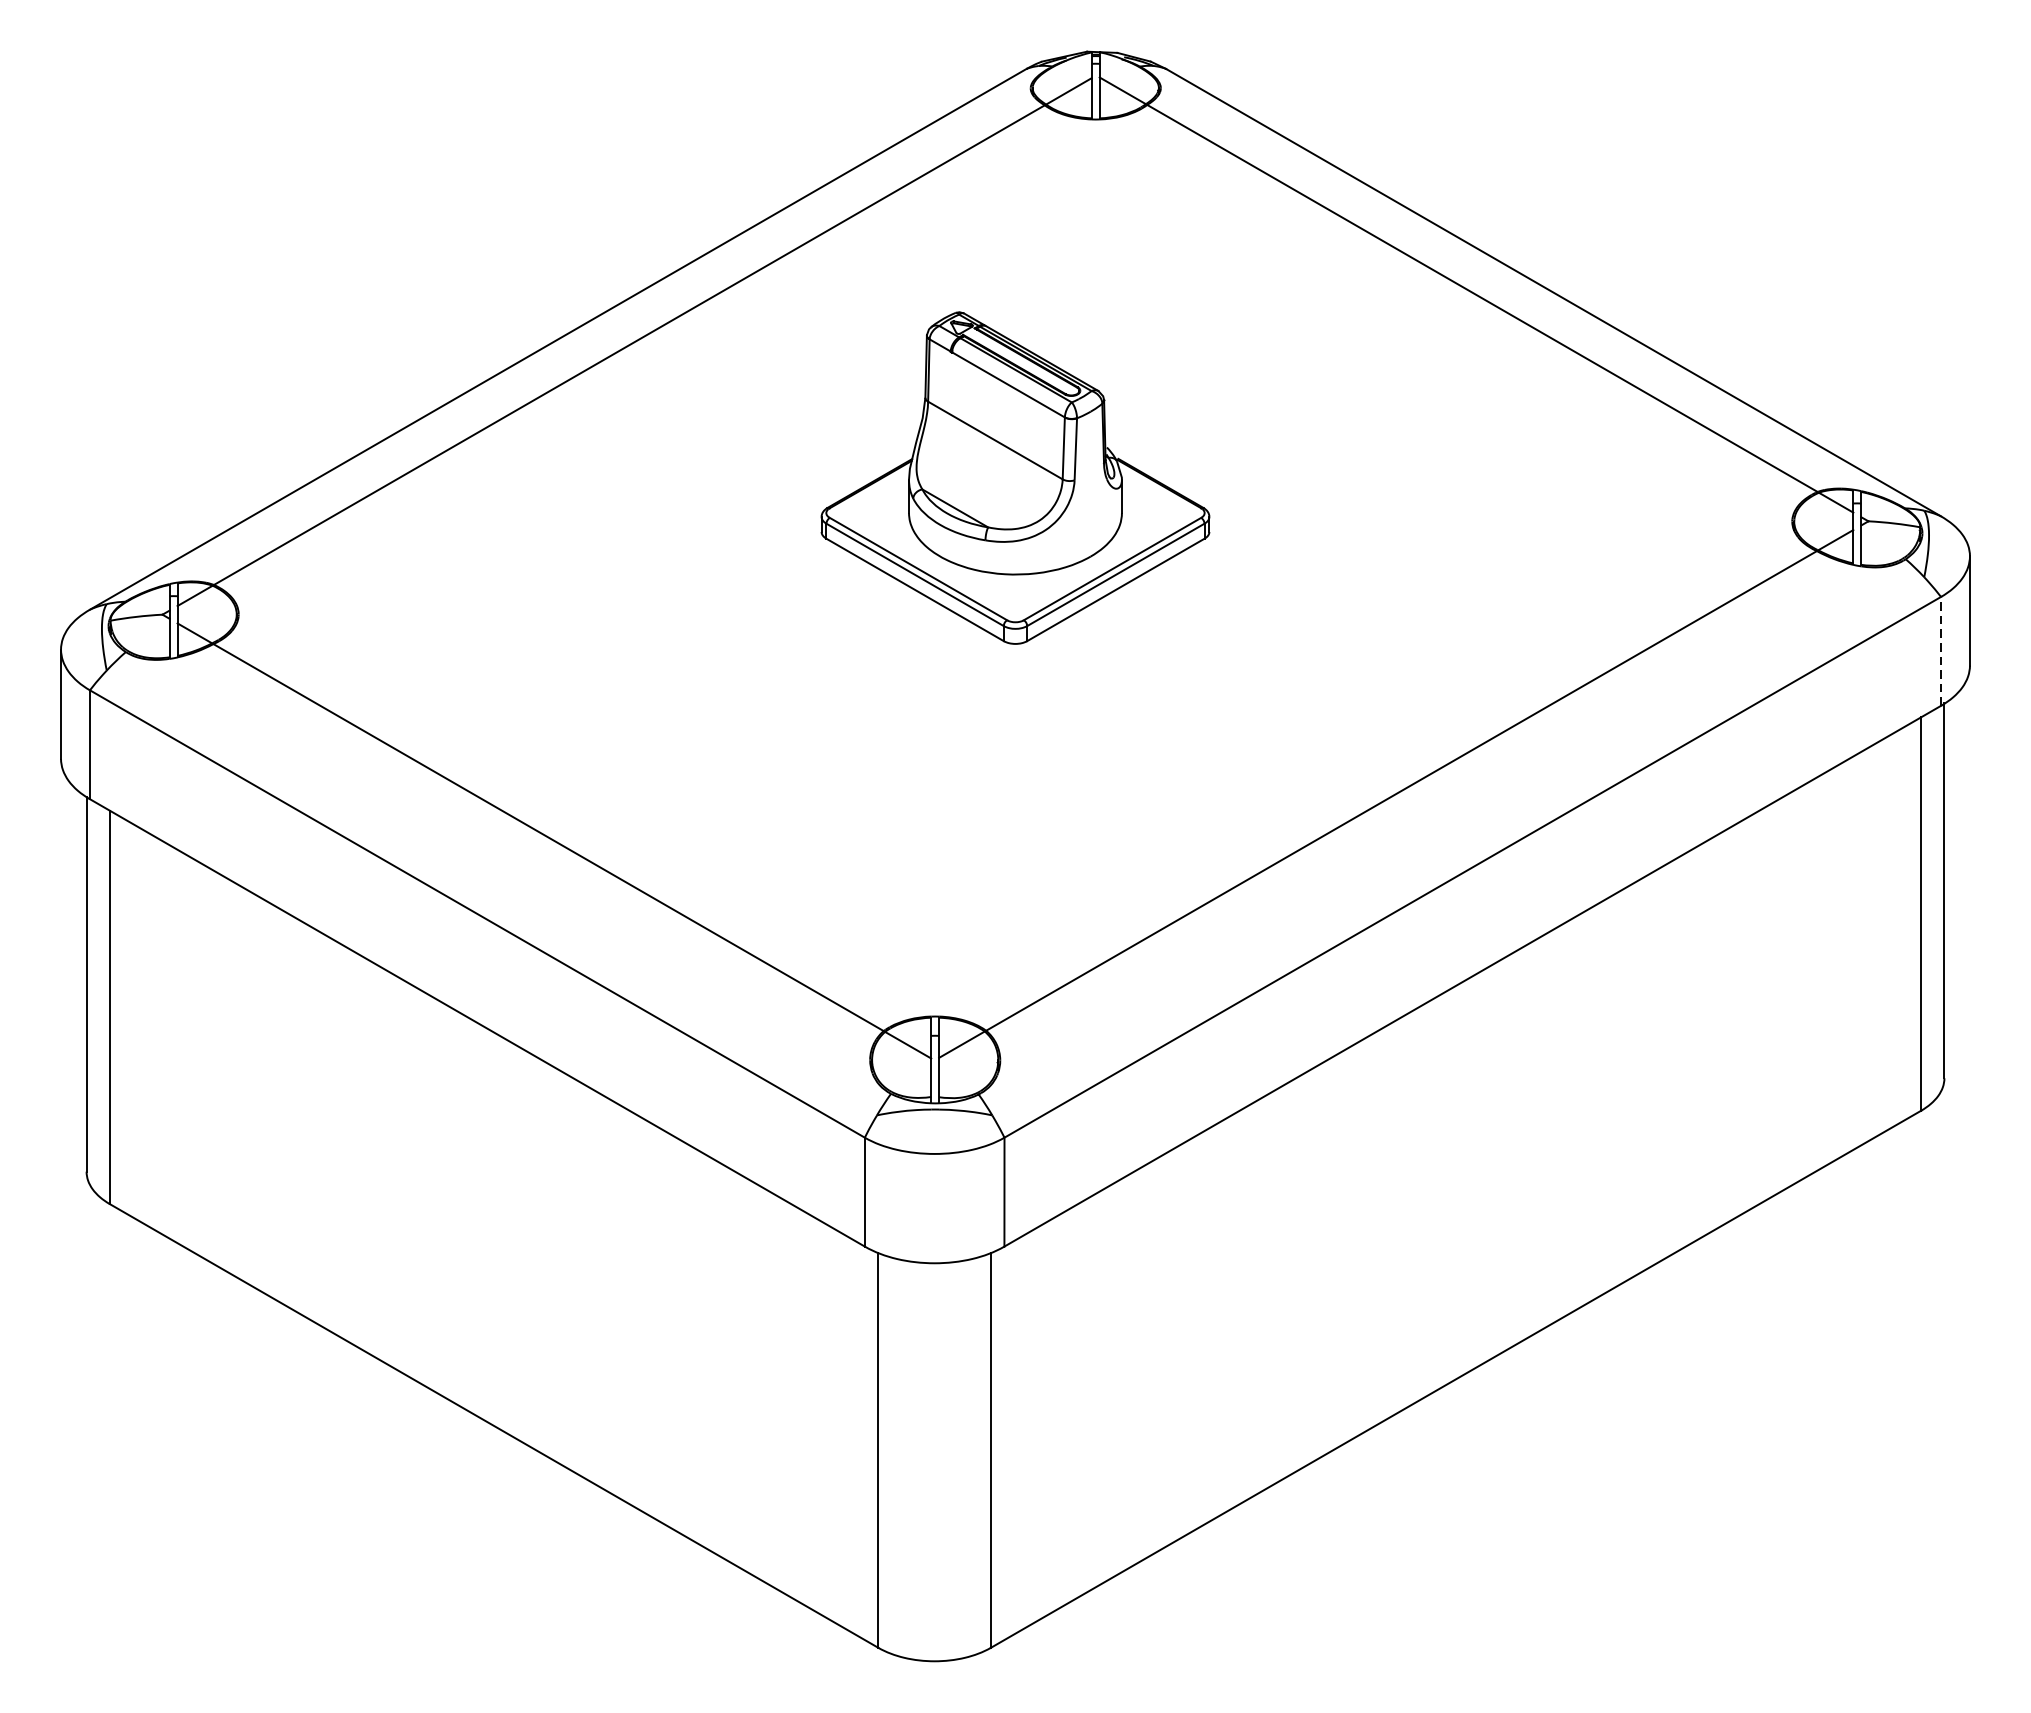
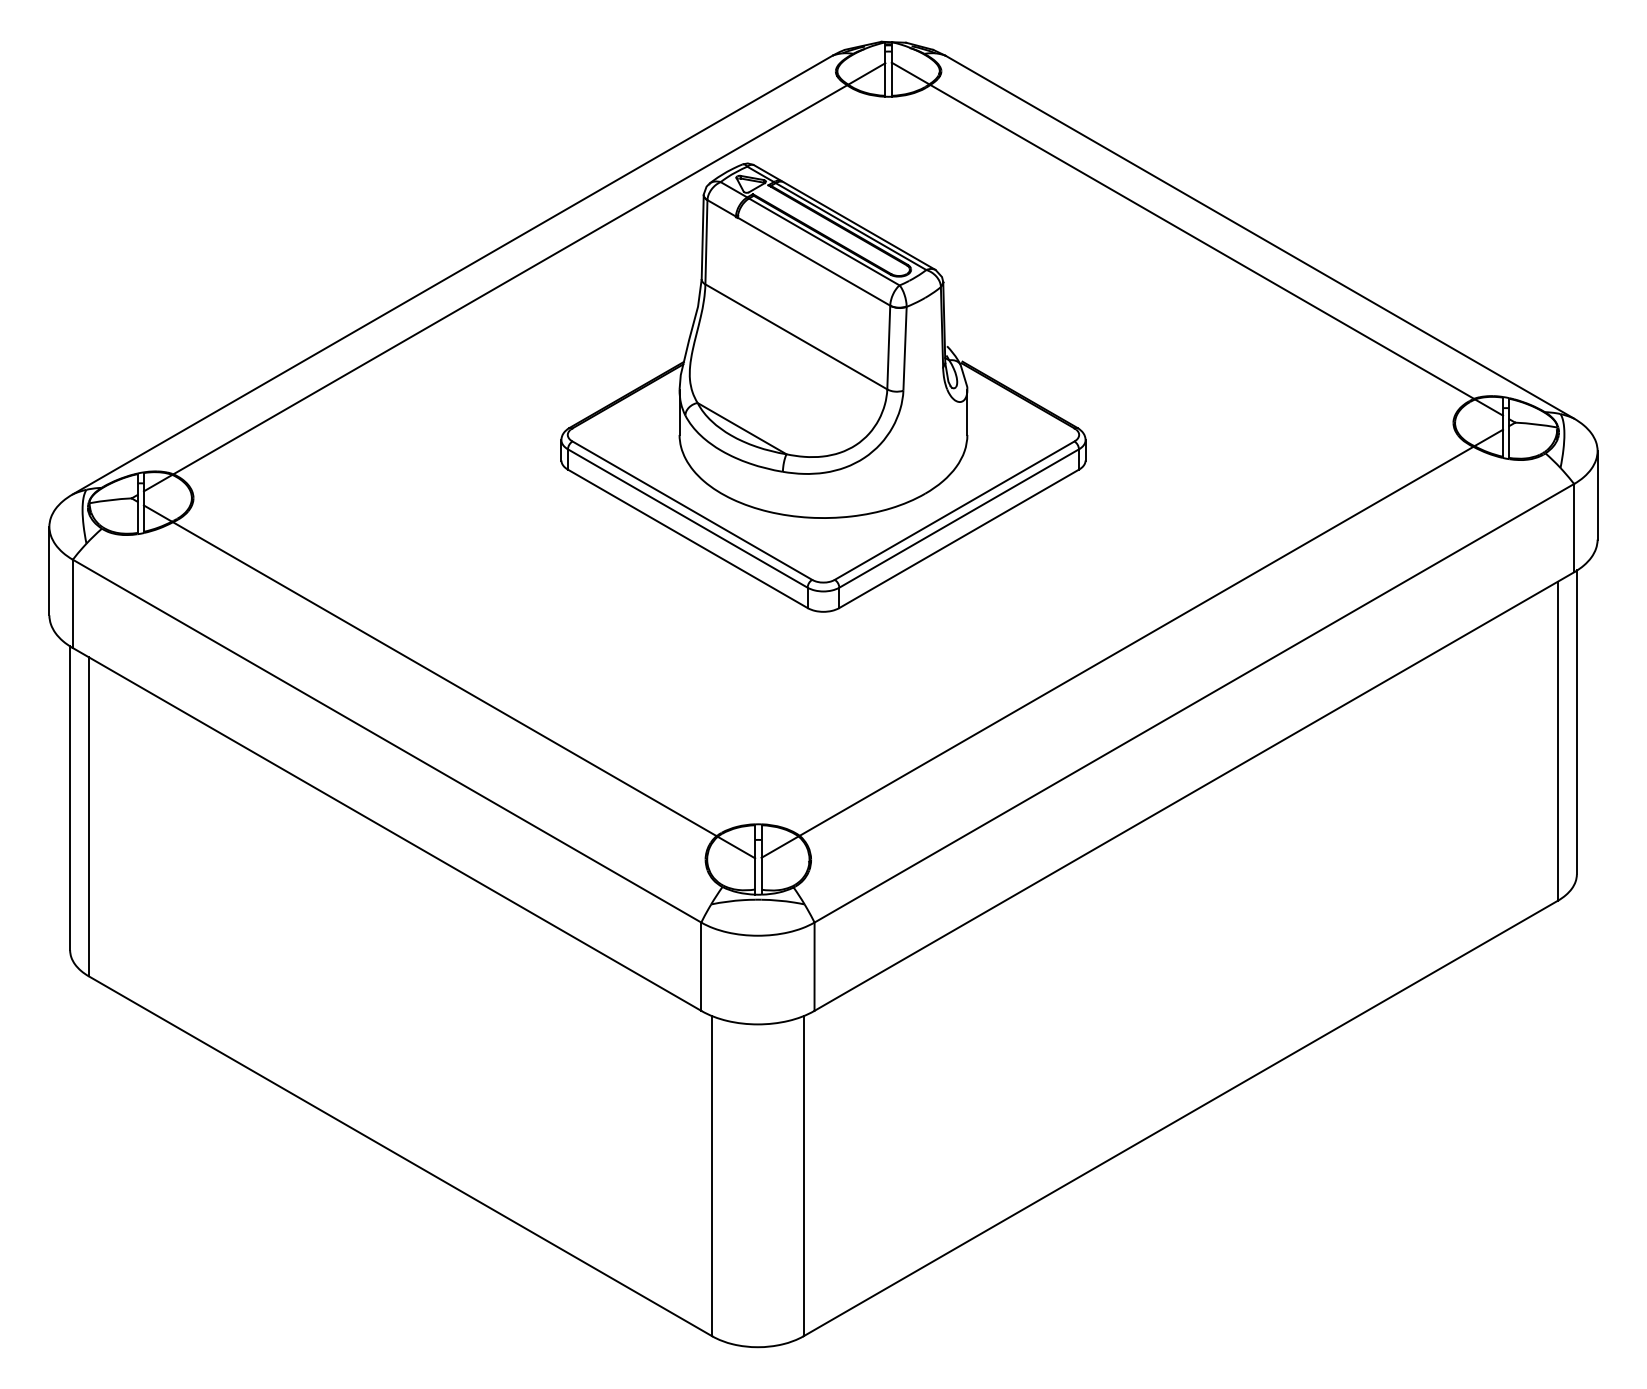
part: (1015, 477) -> (823, 387), size x1.67
line: (1941, 650) -> (1574, 527), dashed -> solid

